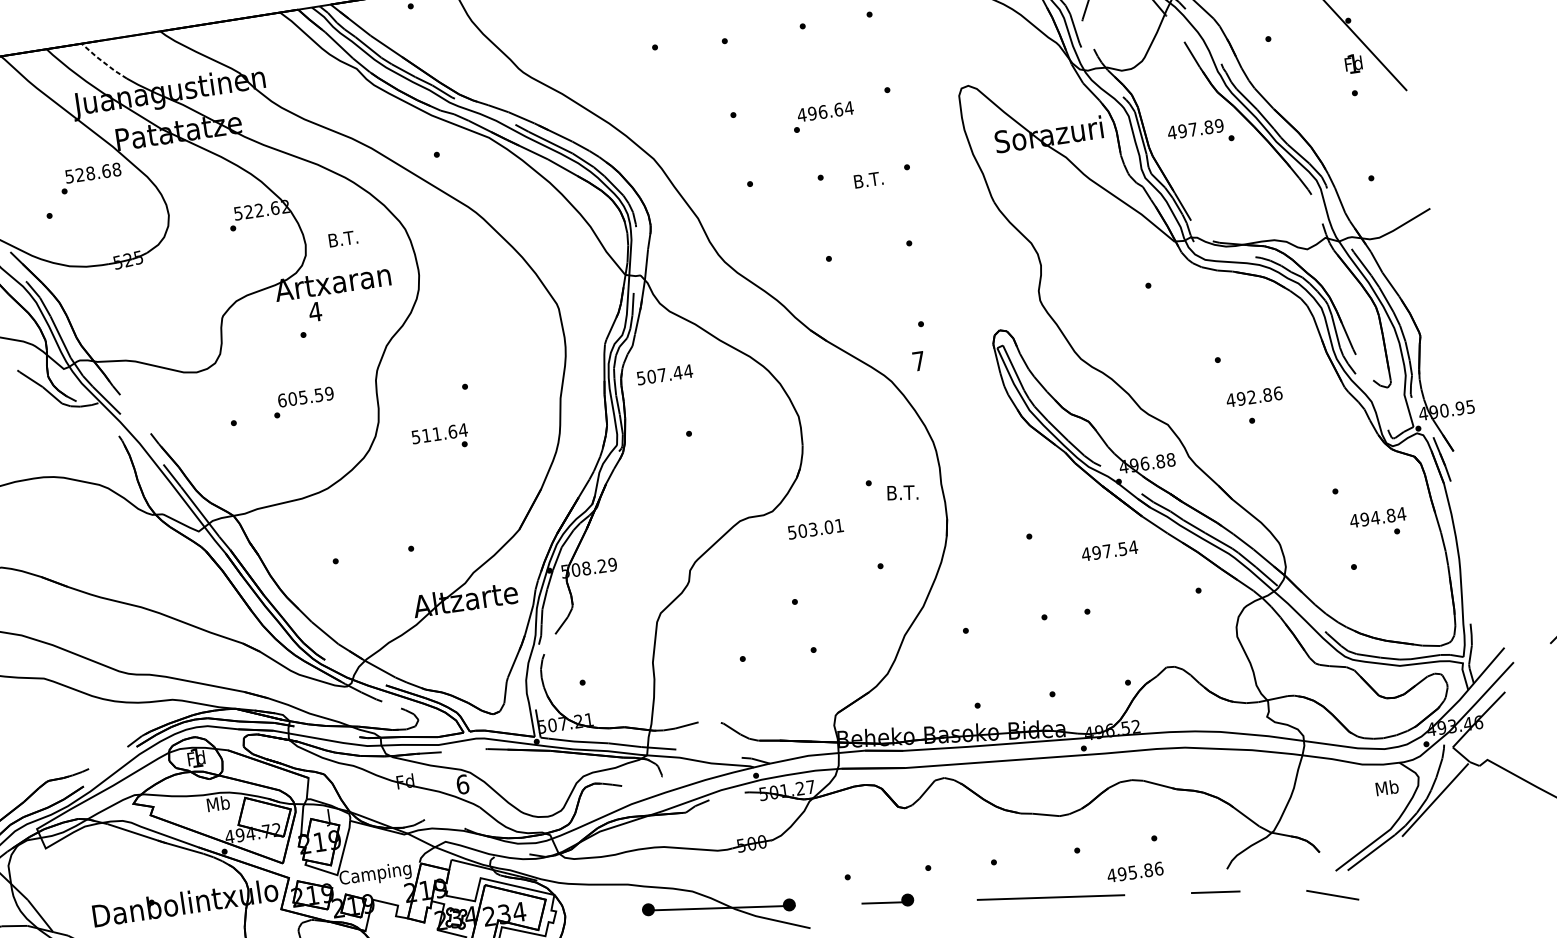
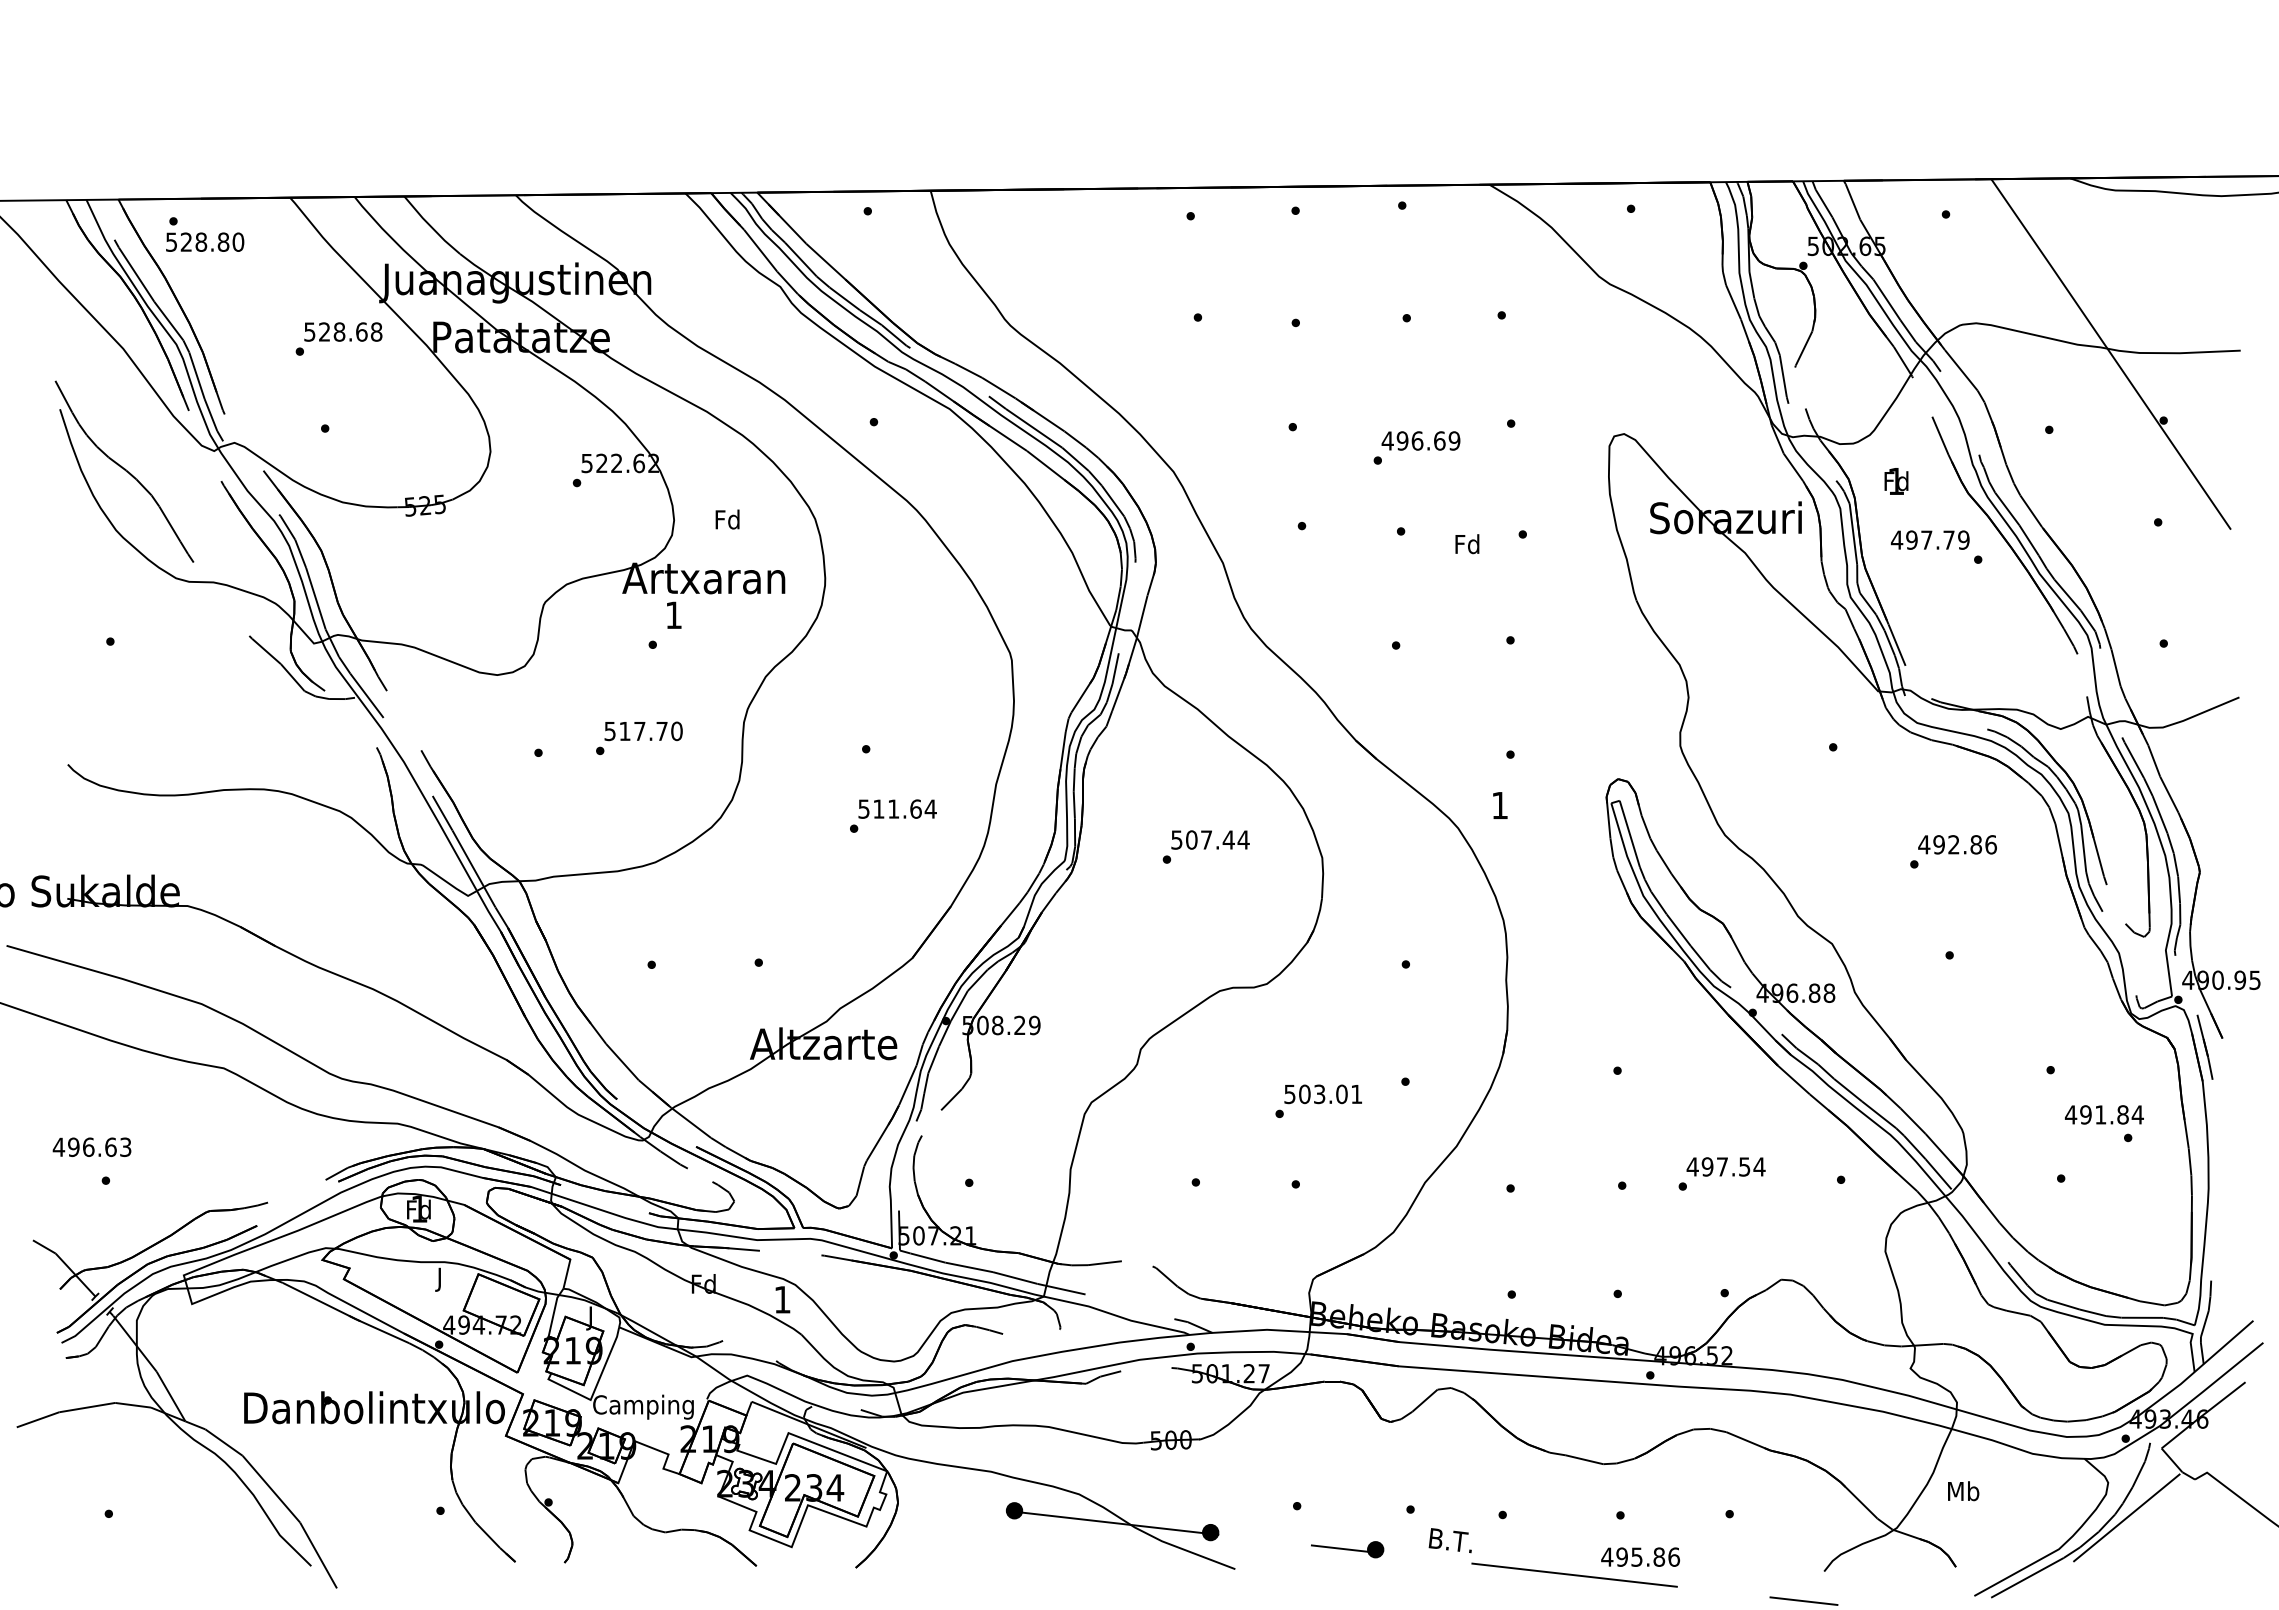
line: (103, 62) -> (431, 226), dashed -> solid
text: (1353, 63) -> (1896, 481), moved
text: (849, 107) -> (1454, 440), 496.64 -> 496.69
text: (1208, 126) -> (1948, 539), 497.89 -> 497.79
text: (90, 178) -> (338, 338), moved
text: (868, 180) -> (1467, 544), B.T. -> Fd
text: (343, 238) -> (727, 519), B.T. -> Fd
text: (314, 311) -> (673, 614), 4 -> 1
text: (918, 361) -> (1499, 805), 7 -> 1
text: (664, 374) -> (1210, 839), moved
text: (1254, 396) -> (1957, 844), moved
text: (305, 397) -> (643, 731), 605.59 -> 517.70
text: (439, 433) -> (897, 808), moved
text: (901, 492) -> (1449, 1540), moved
text: (1375, 517) -> (2100, 1114), 494.84 -> 491.84
text: (815, 529) -> (1322, 1094), moved
text: (1109, 550) -> (1725, 1166), moved
text: (462, 784) -> (782, 1299), 6 -> 1
text: (1387, 788) -> (1963, 1491), moved
text: (218, 805) -> (439, 1279), Mb -> J
text: (1135, 871) -> (1640, 1556), moved

